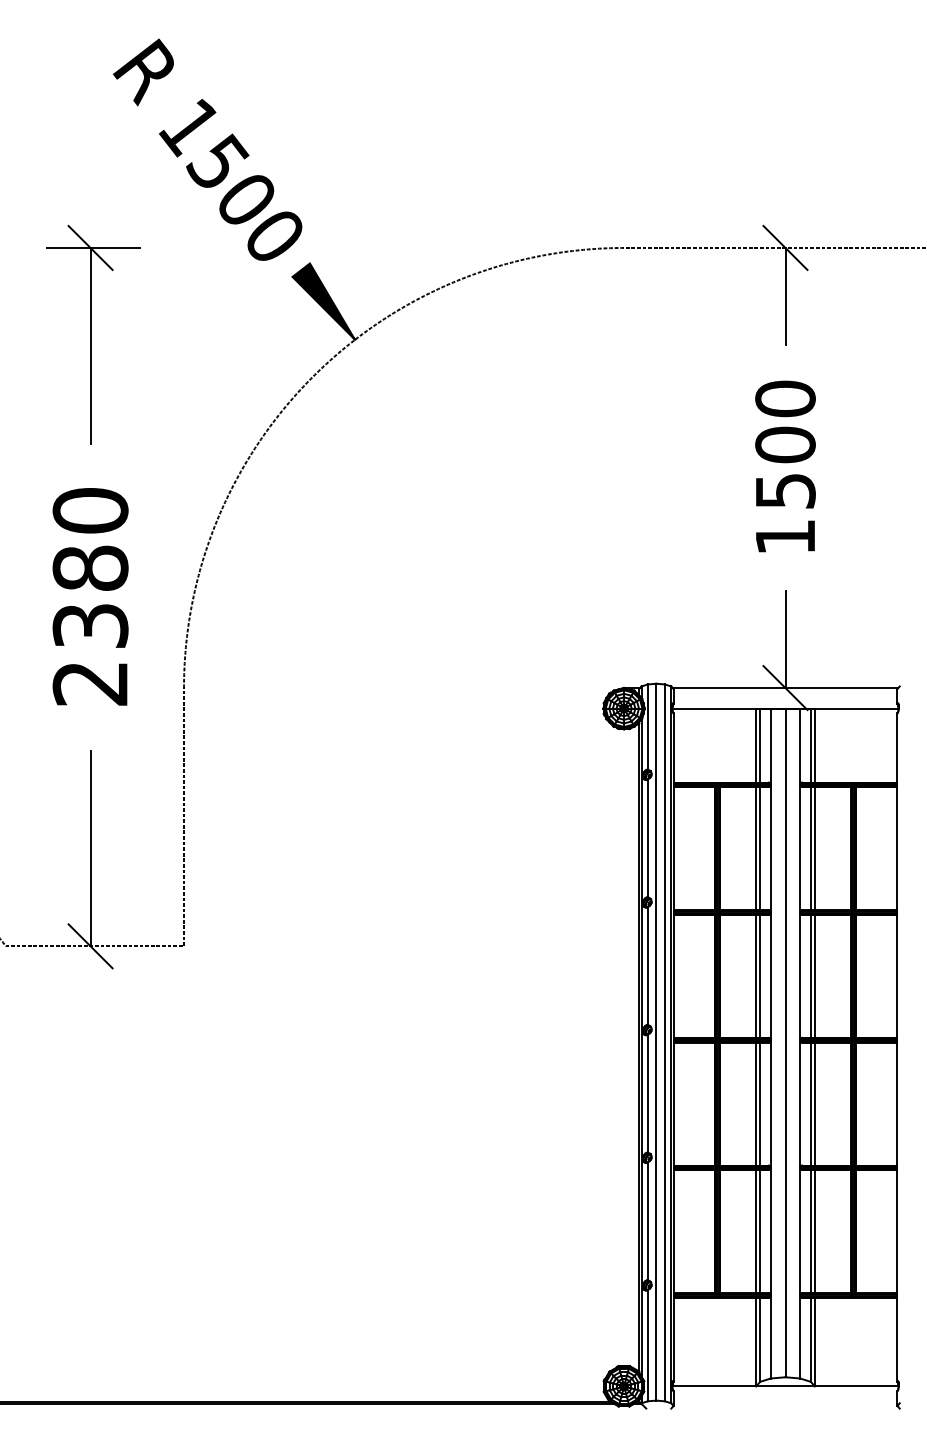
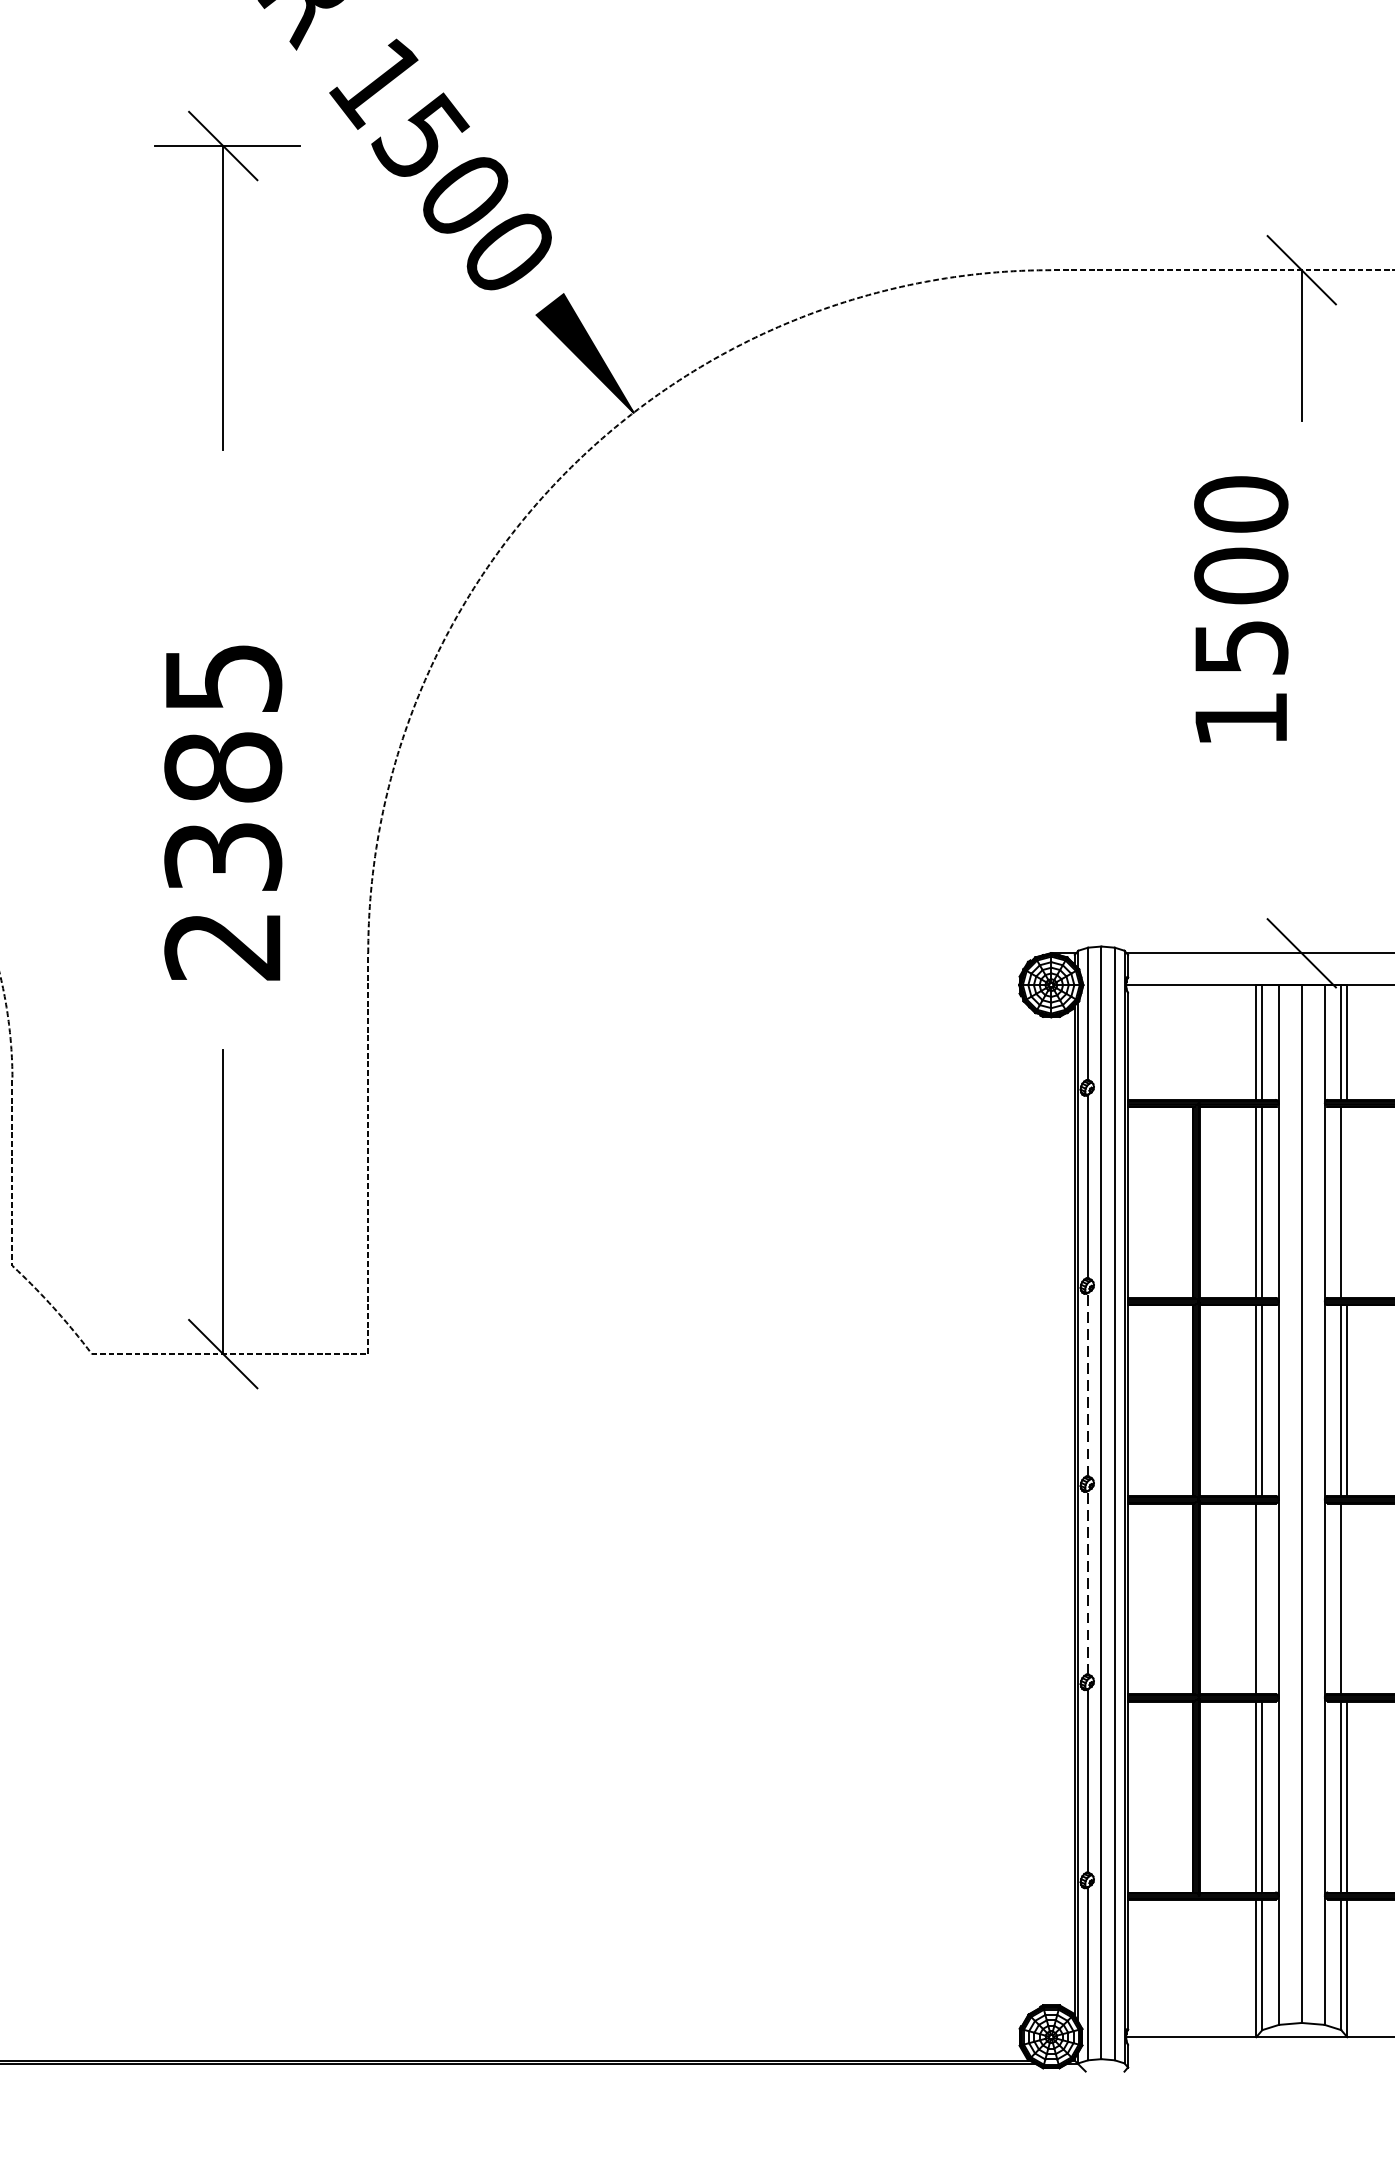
part: (93, 334) -> (227, 280), moved
text: (785, 466) -> (1241, 609), moved
text: (90, 510) -> (223, 677), 2380 -> 2385
line: (785, 639) -> (1301, 877), removed
line: (814, 848) -> (1346, 1202), removed
line: (647, 965) -> (1087, 1383), solid -> dashed
line: (647, 1093) -> (1087, 1582), solid -> dashed
line: (760, 1103) -> (1262, 1598), removed
line: (814, 1103) -> (1346, 1598), removed

